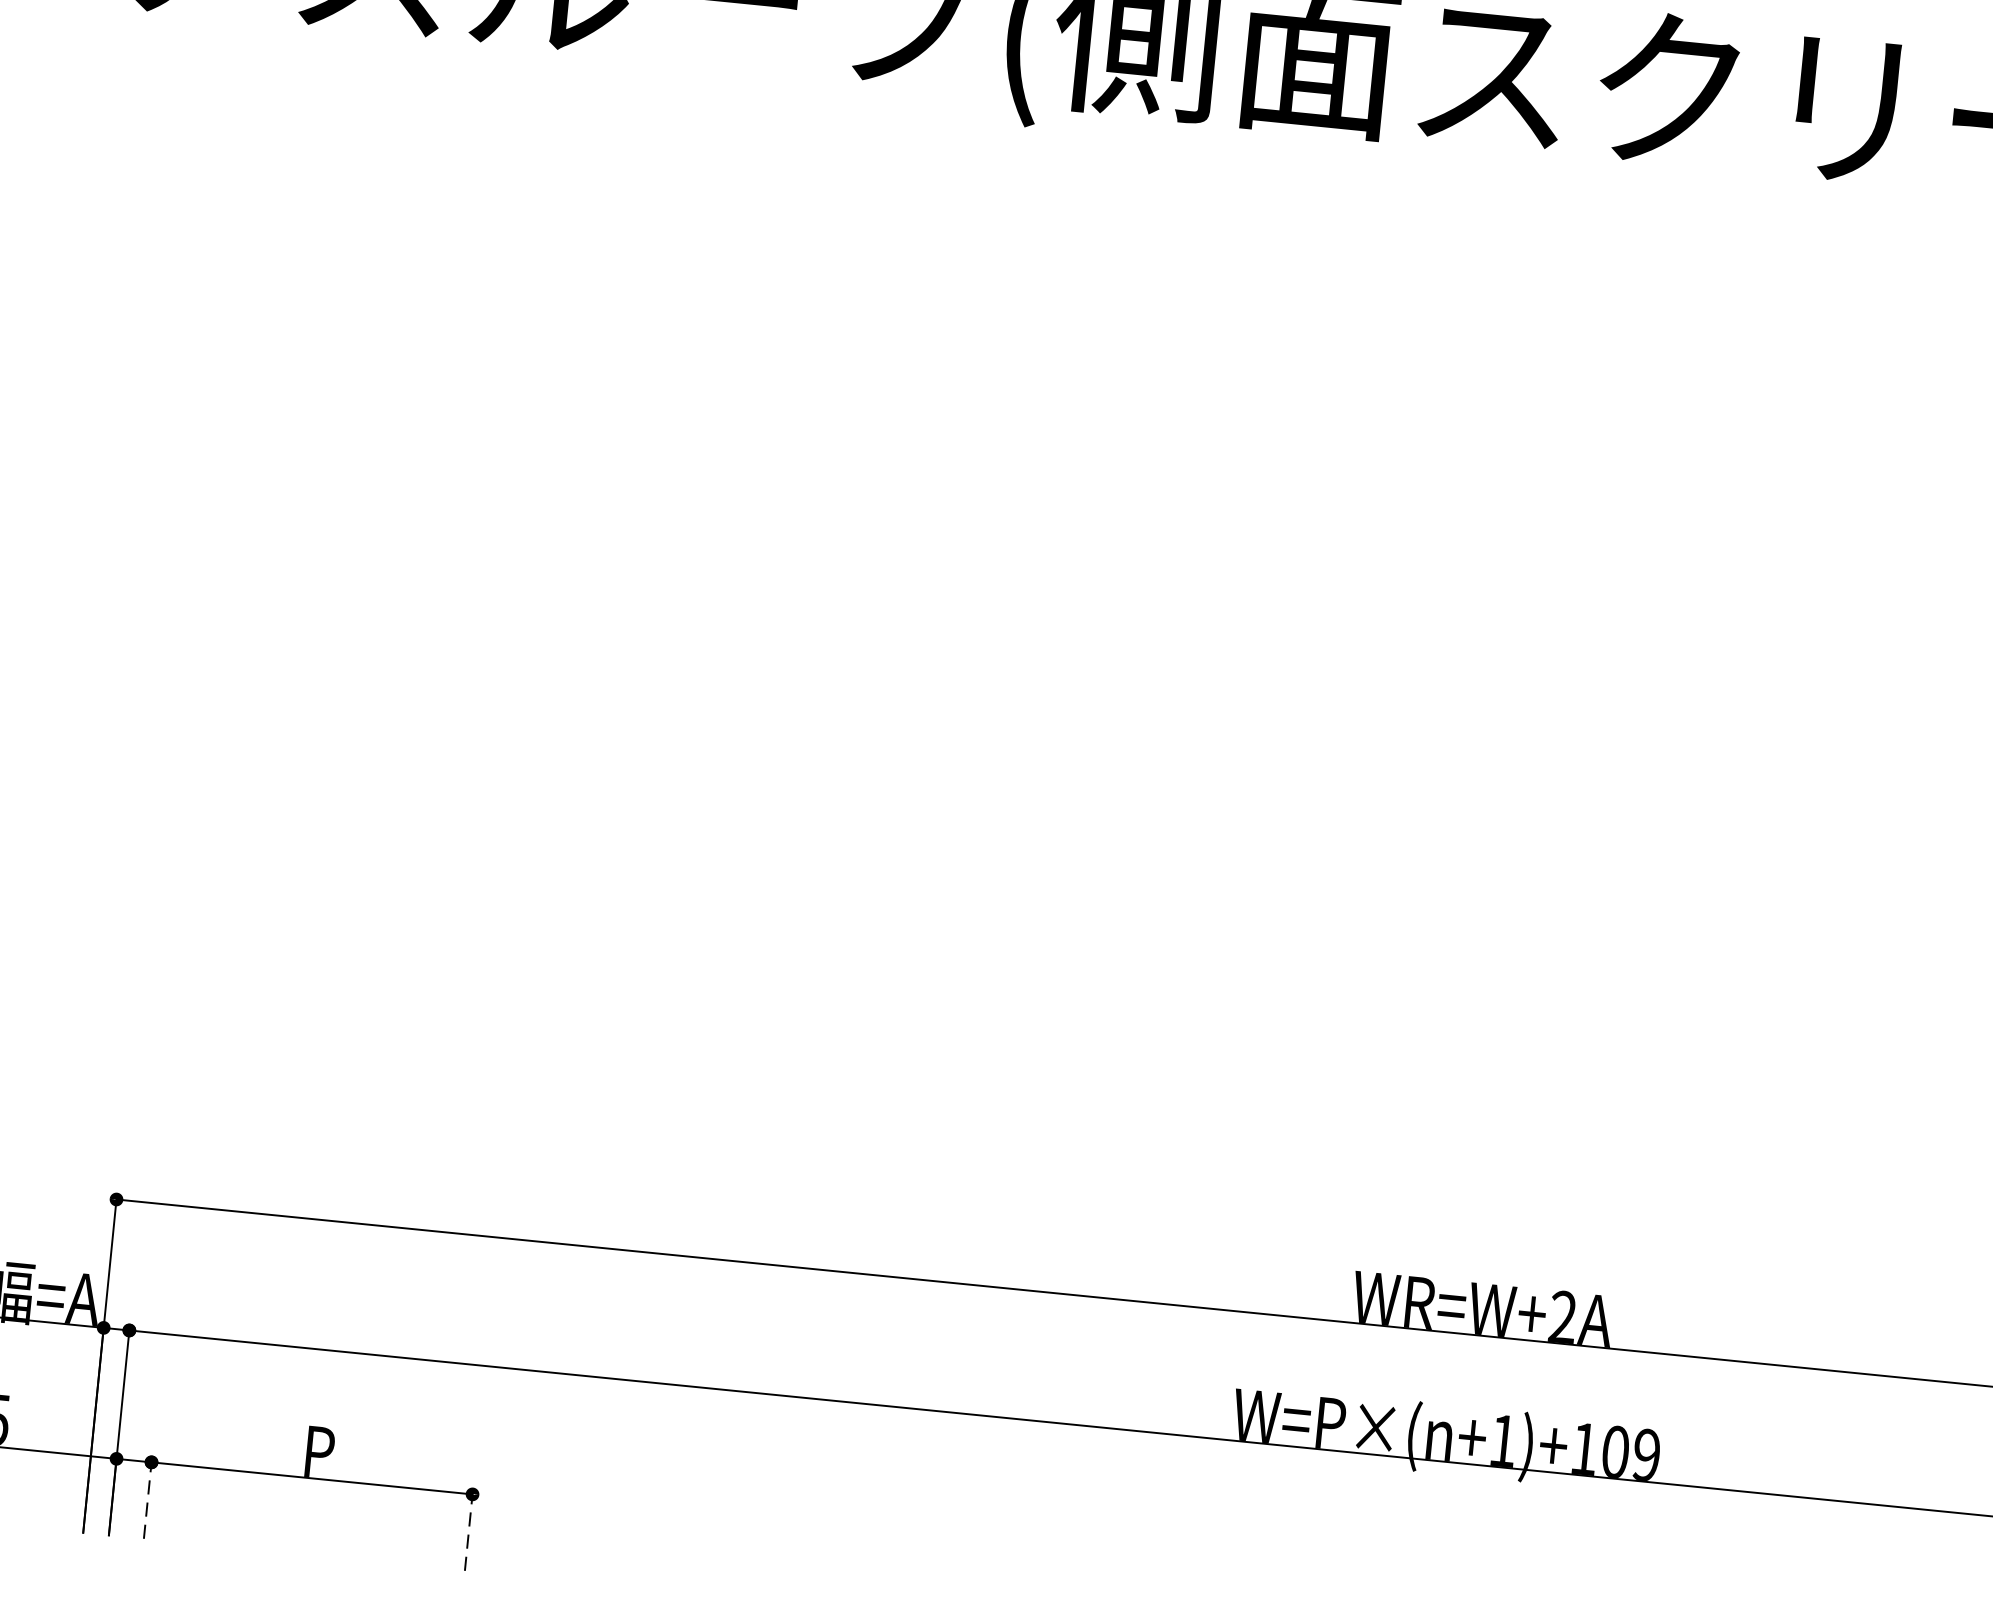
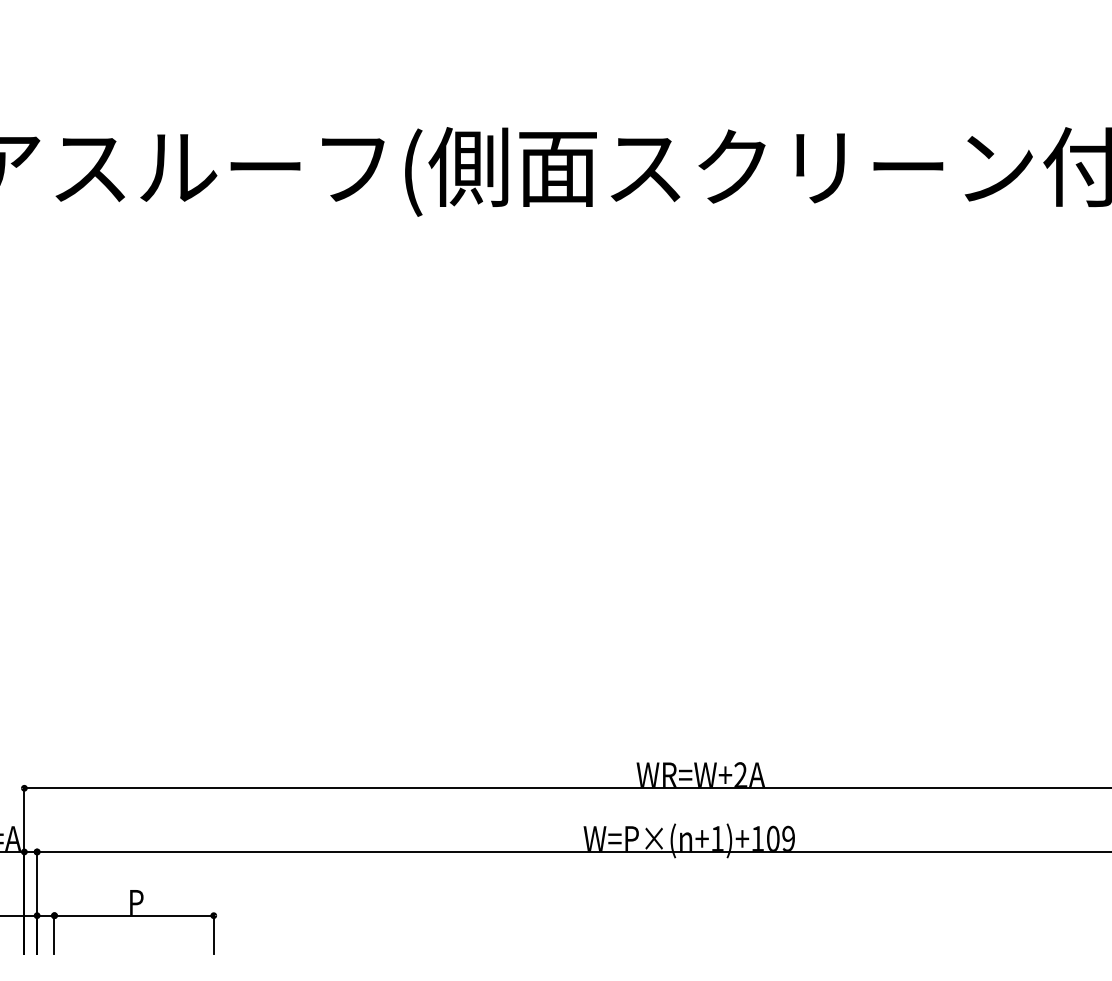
line: (147, 1500) -> (54, 934), dashed -> solid
line: (468, 1532) -> (213, 934), dashed -> solid

